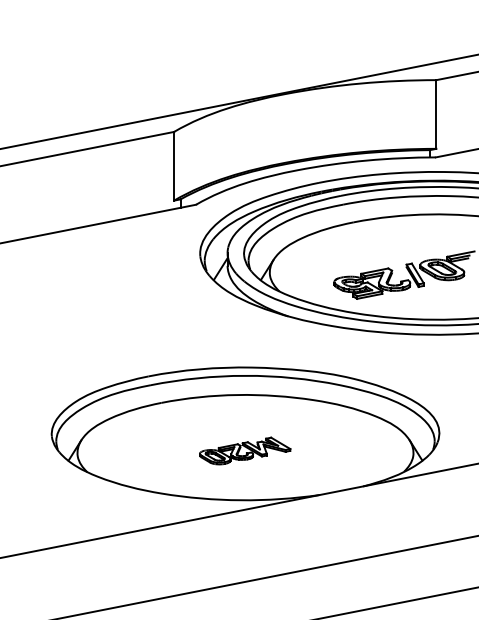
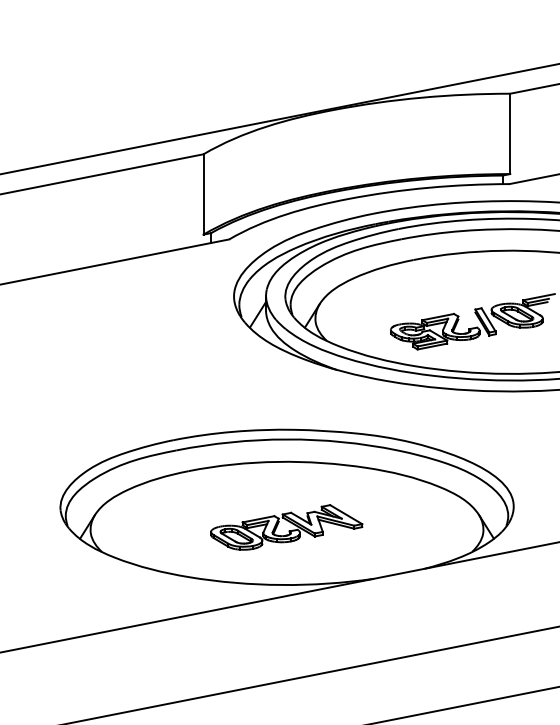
part: (244, 450) -> (285, 526), size x1.43

